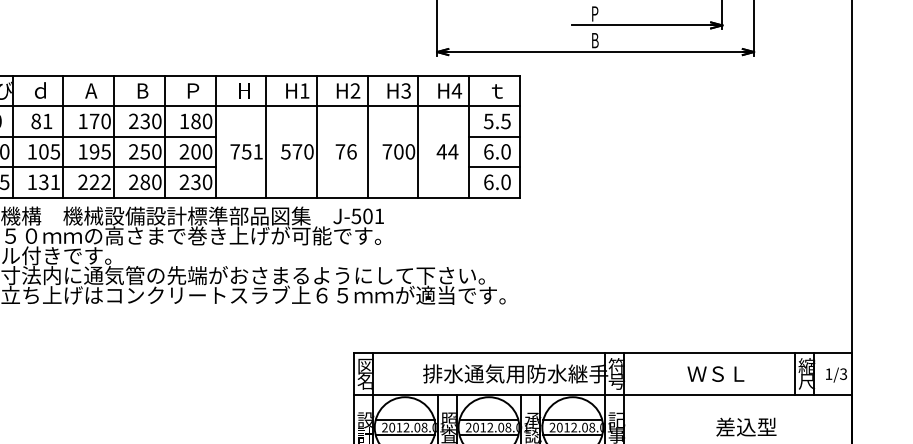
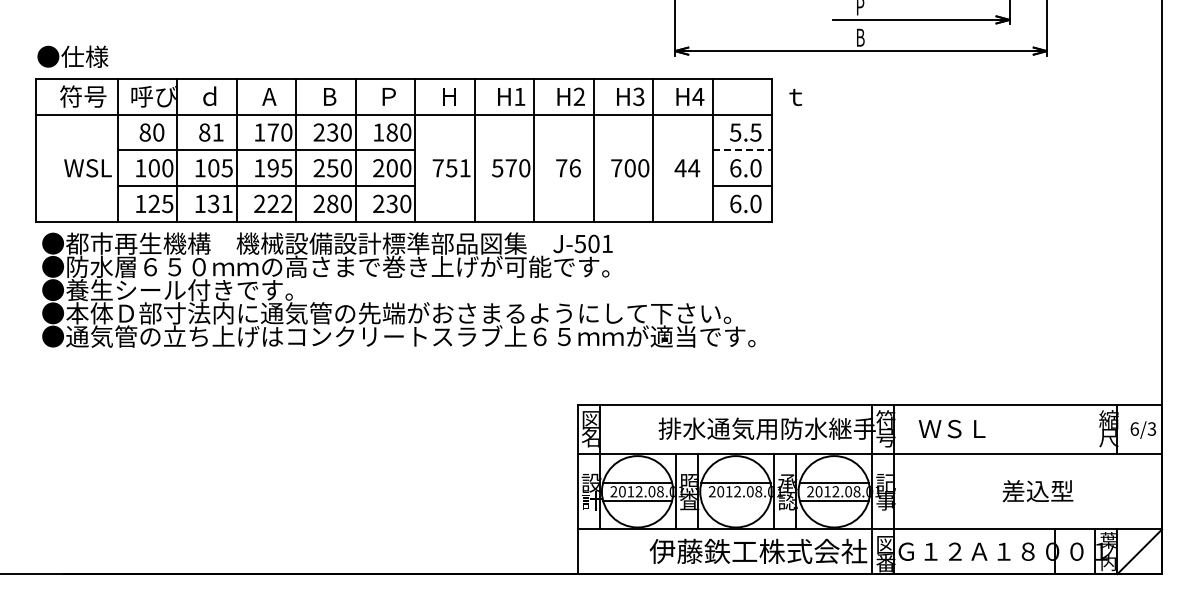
text: (497, 90) -> (795, 96), moved
line: (494, 136) -> (742, 150), solid -> dashed
text: (715, 373) -> (951, 428), moved
line: (795, 373) -> (1095, 428), removed
text: (828, 373) -> (1134, 428), 1/3 -> 6/3
line: (488, 435) -> (735, 500), removed

